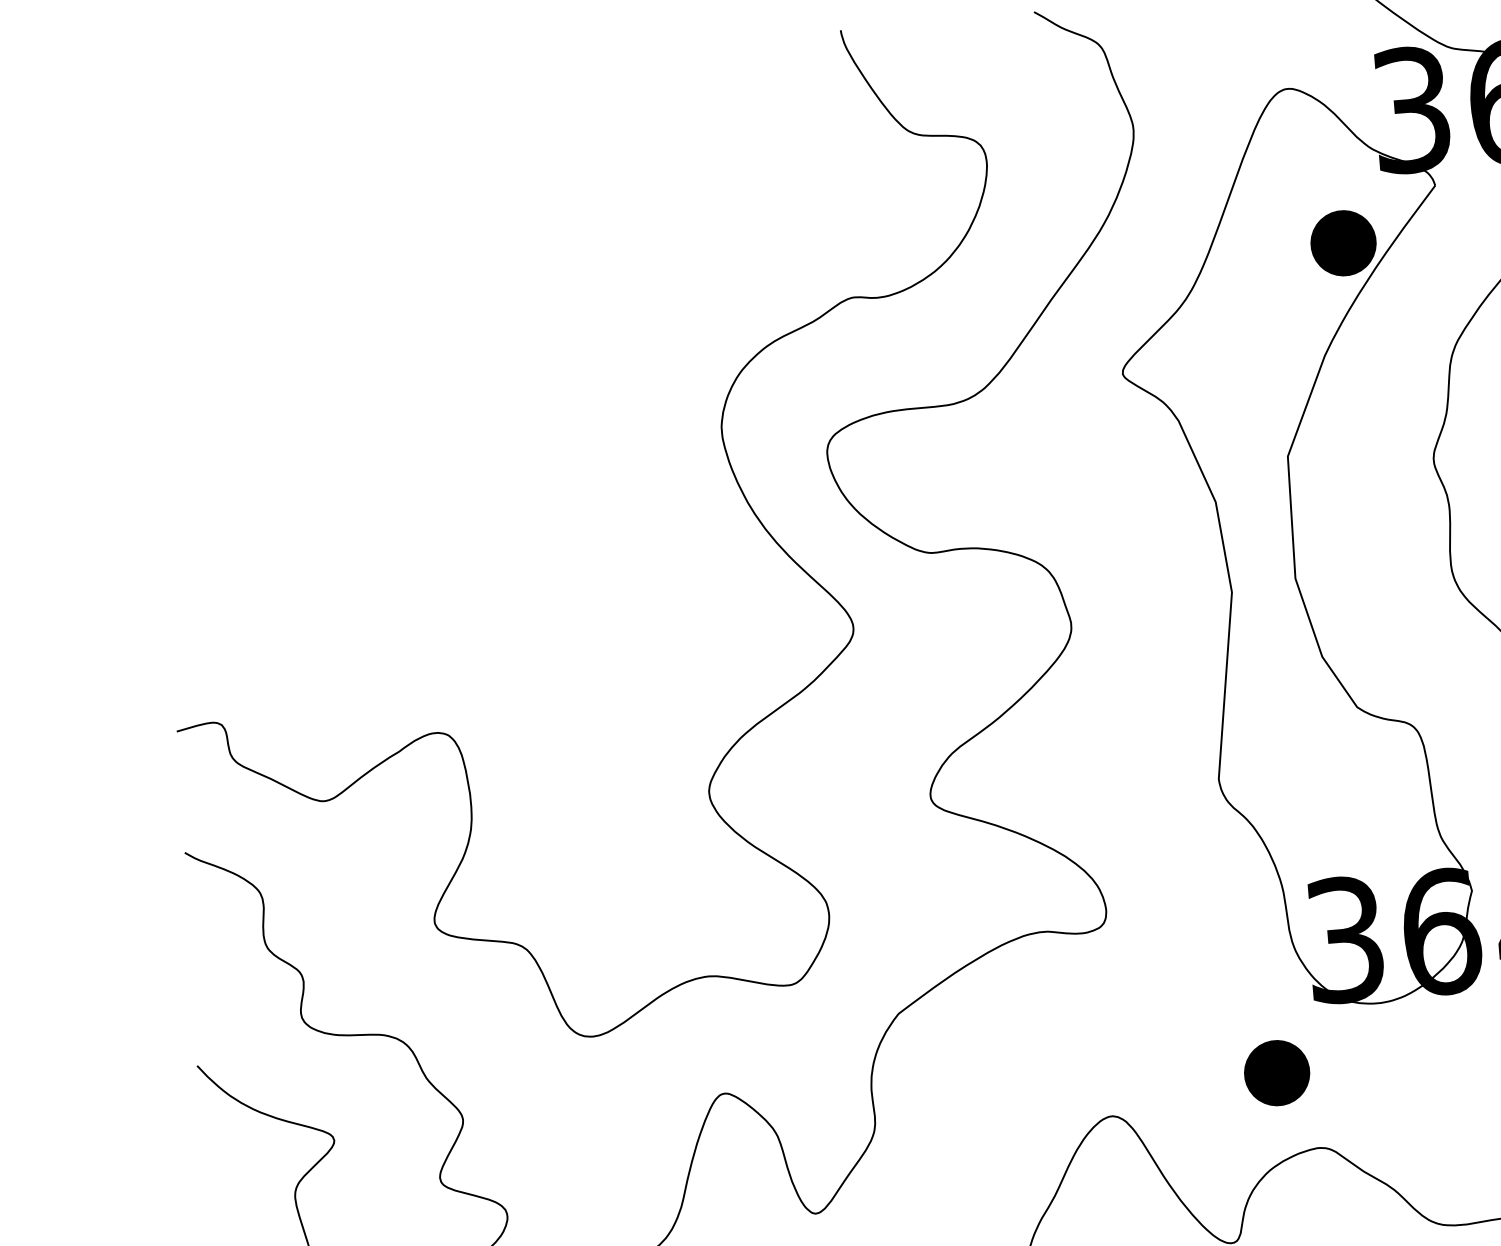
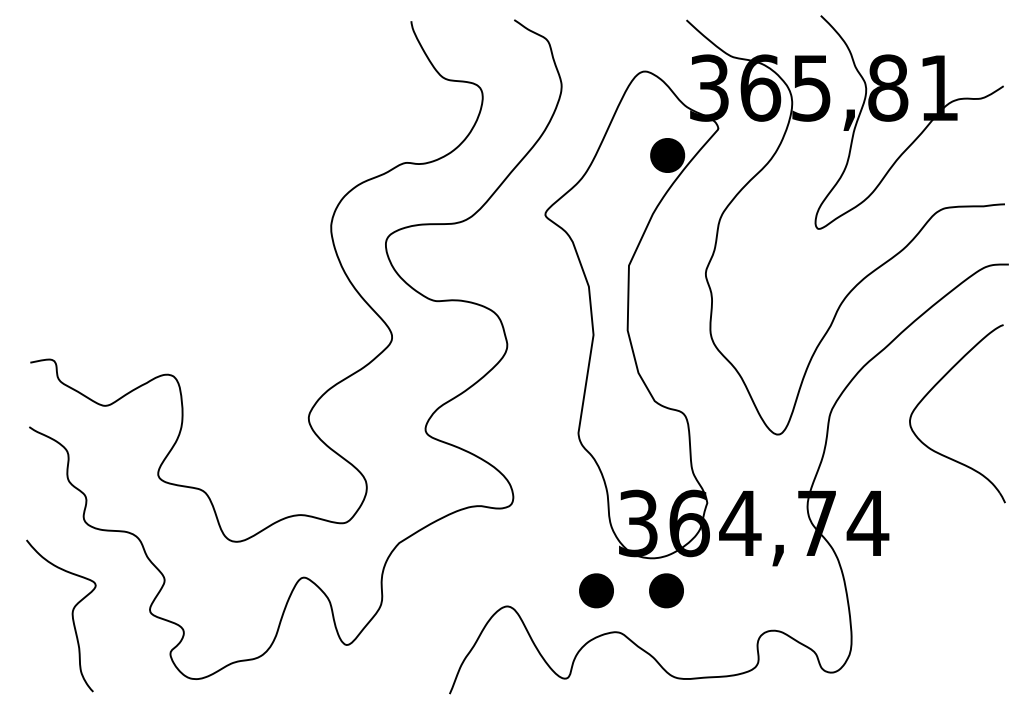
part: (1408, 1061) -> (666, 590), added

